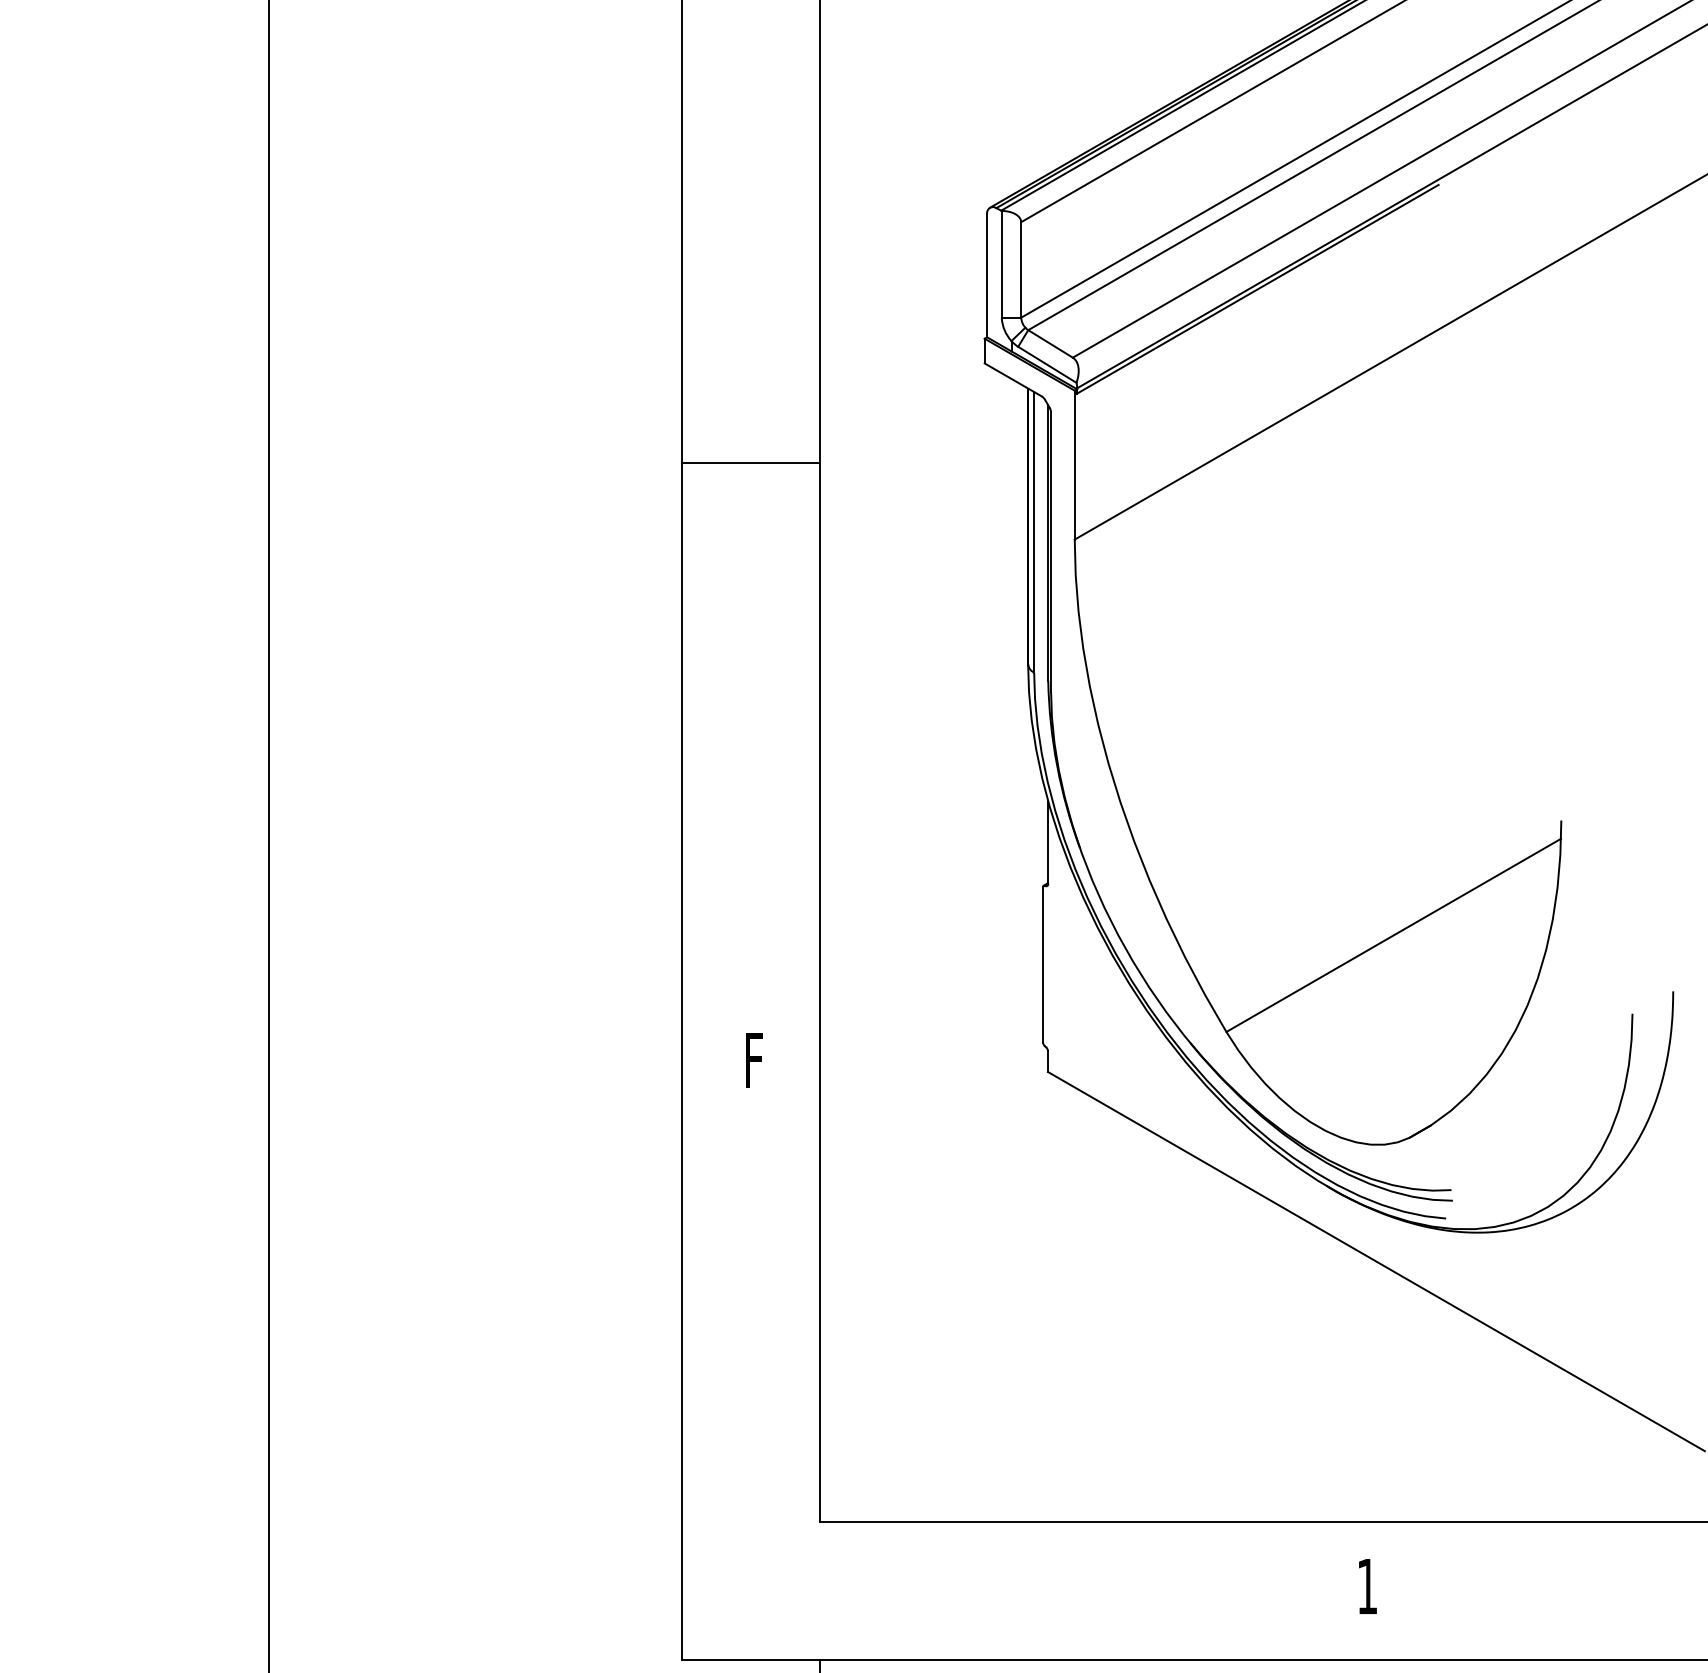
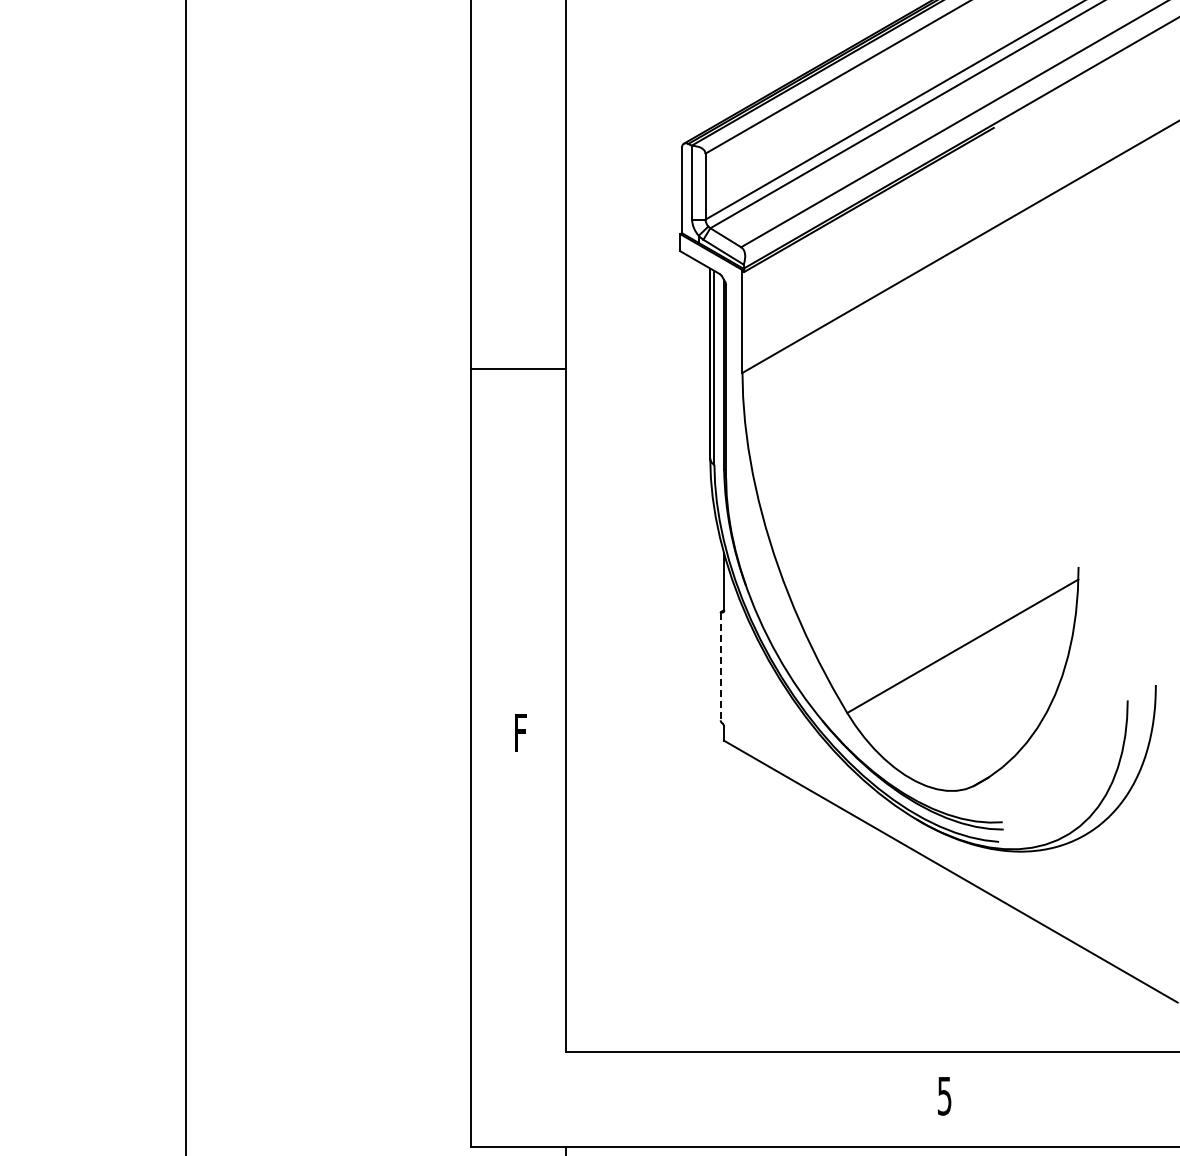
line: (750, 462) -> (518, 368), moved
line: (1042, 964) -> (720, 666), solid -> dashed
text: (1367, 1587) -> (944, 1096), 1 -> 5

